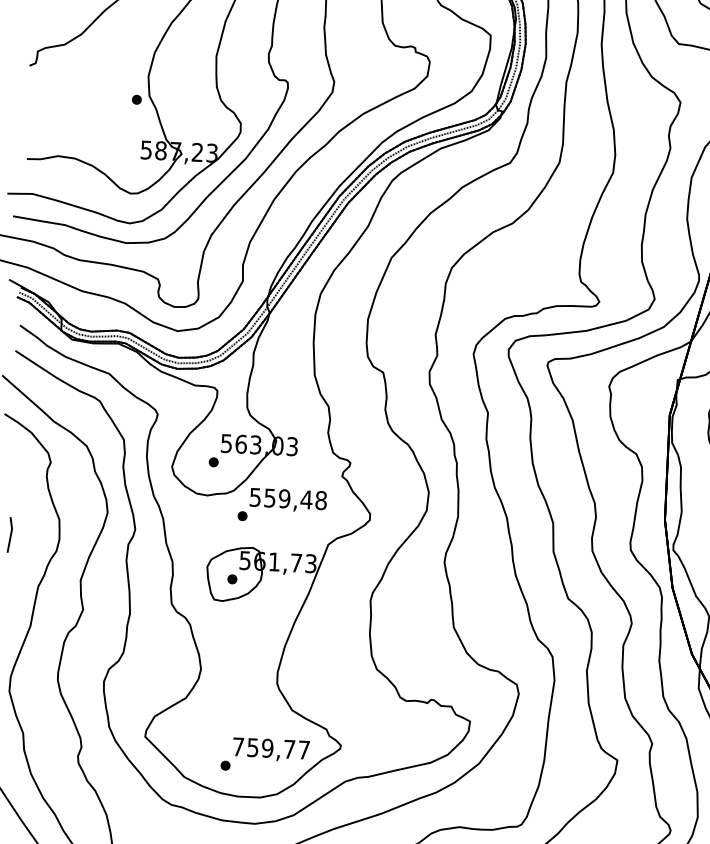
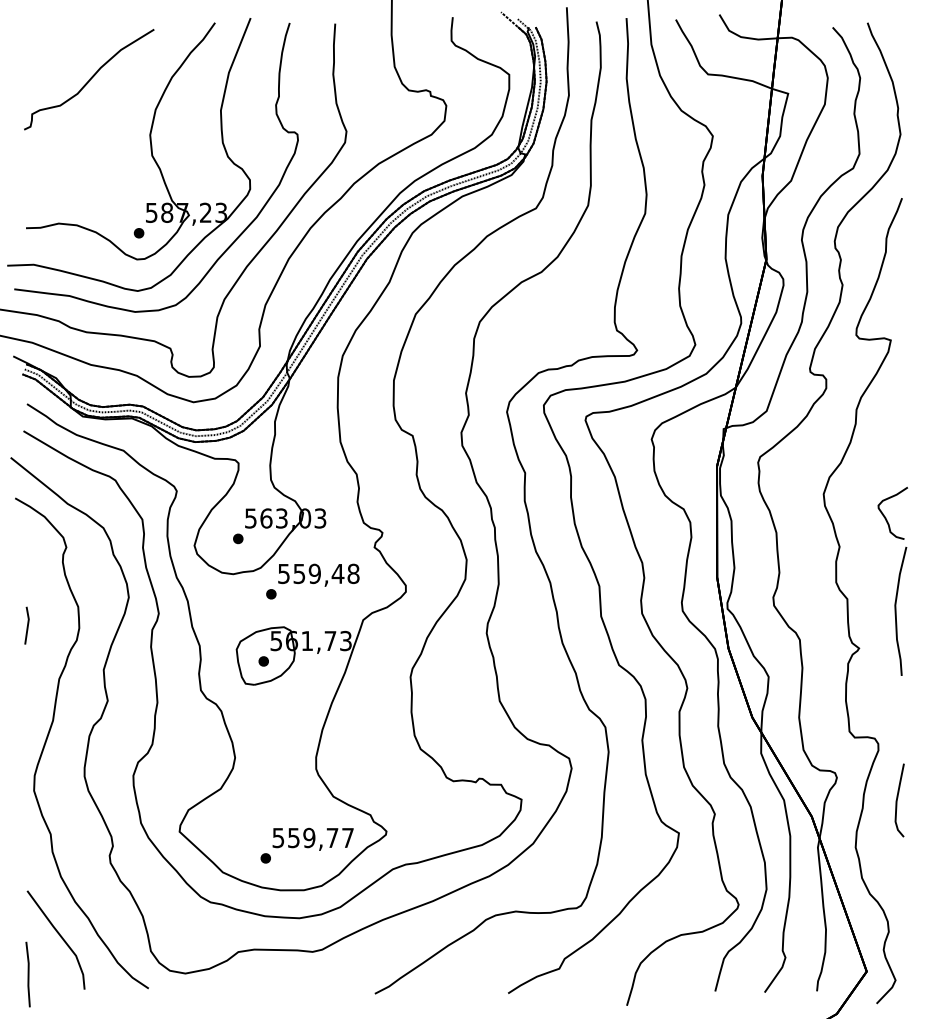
part: (136, 100) -> (138, 233), moved
text: (238, 747) -> (278, 838), 759,77 -> 559,77

